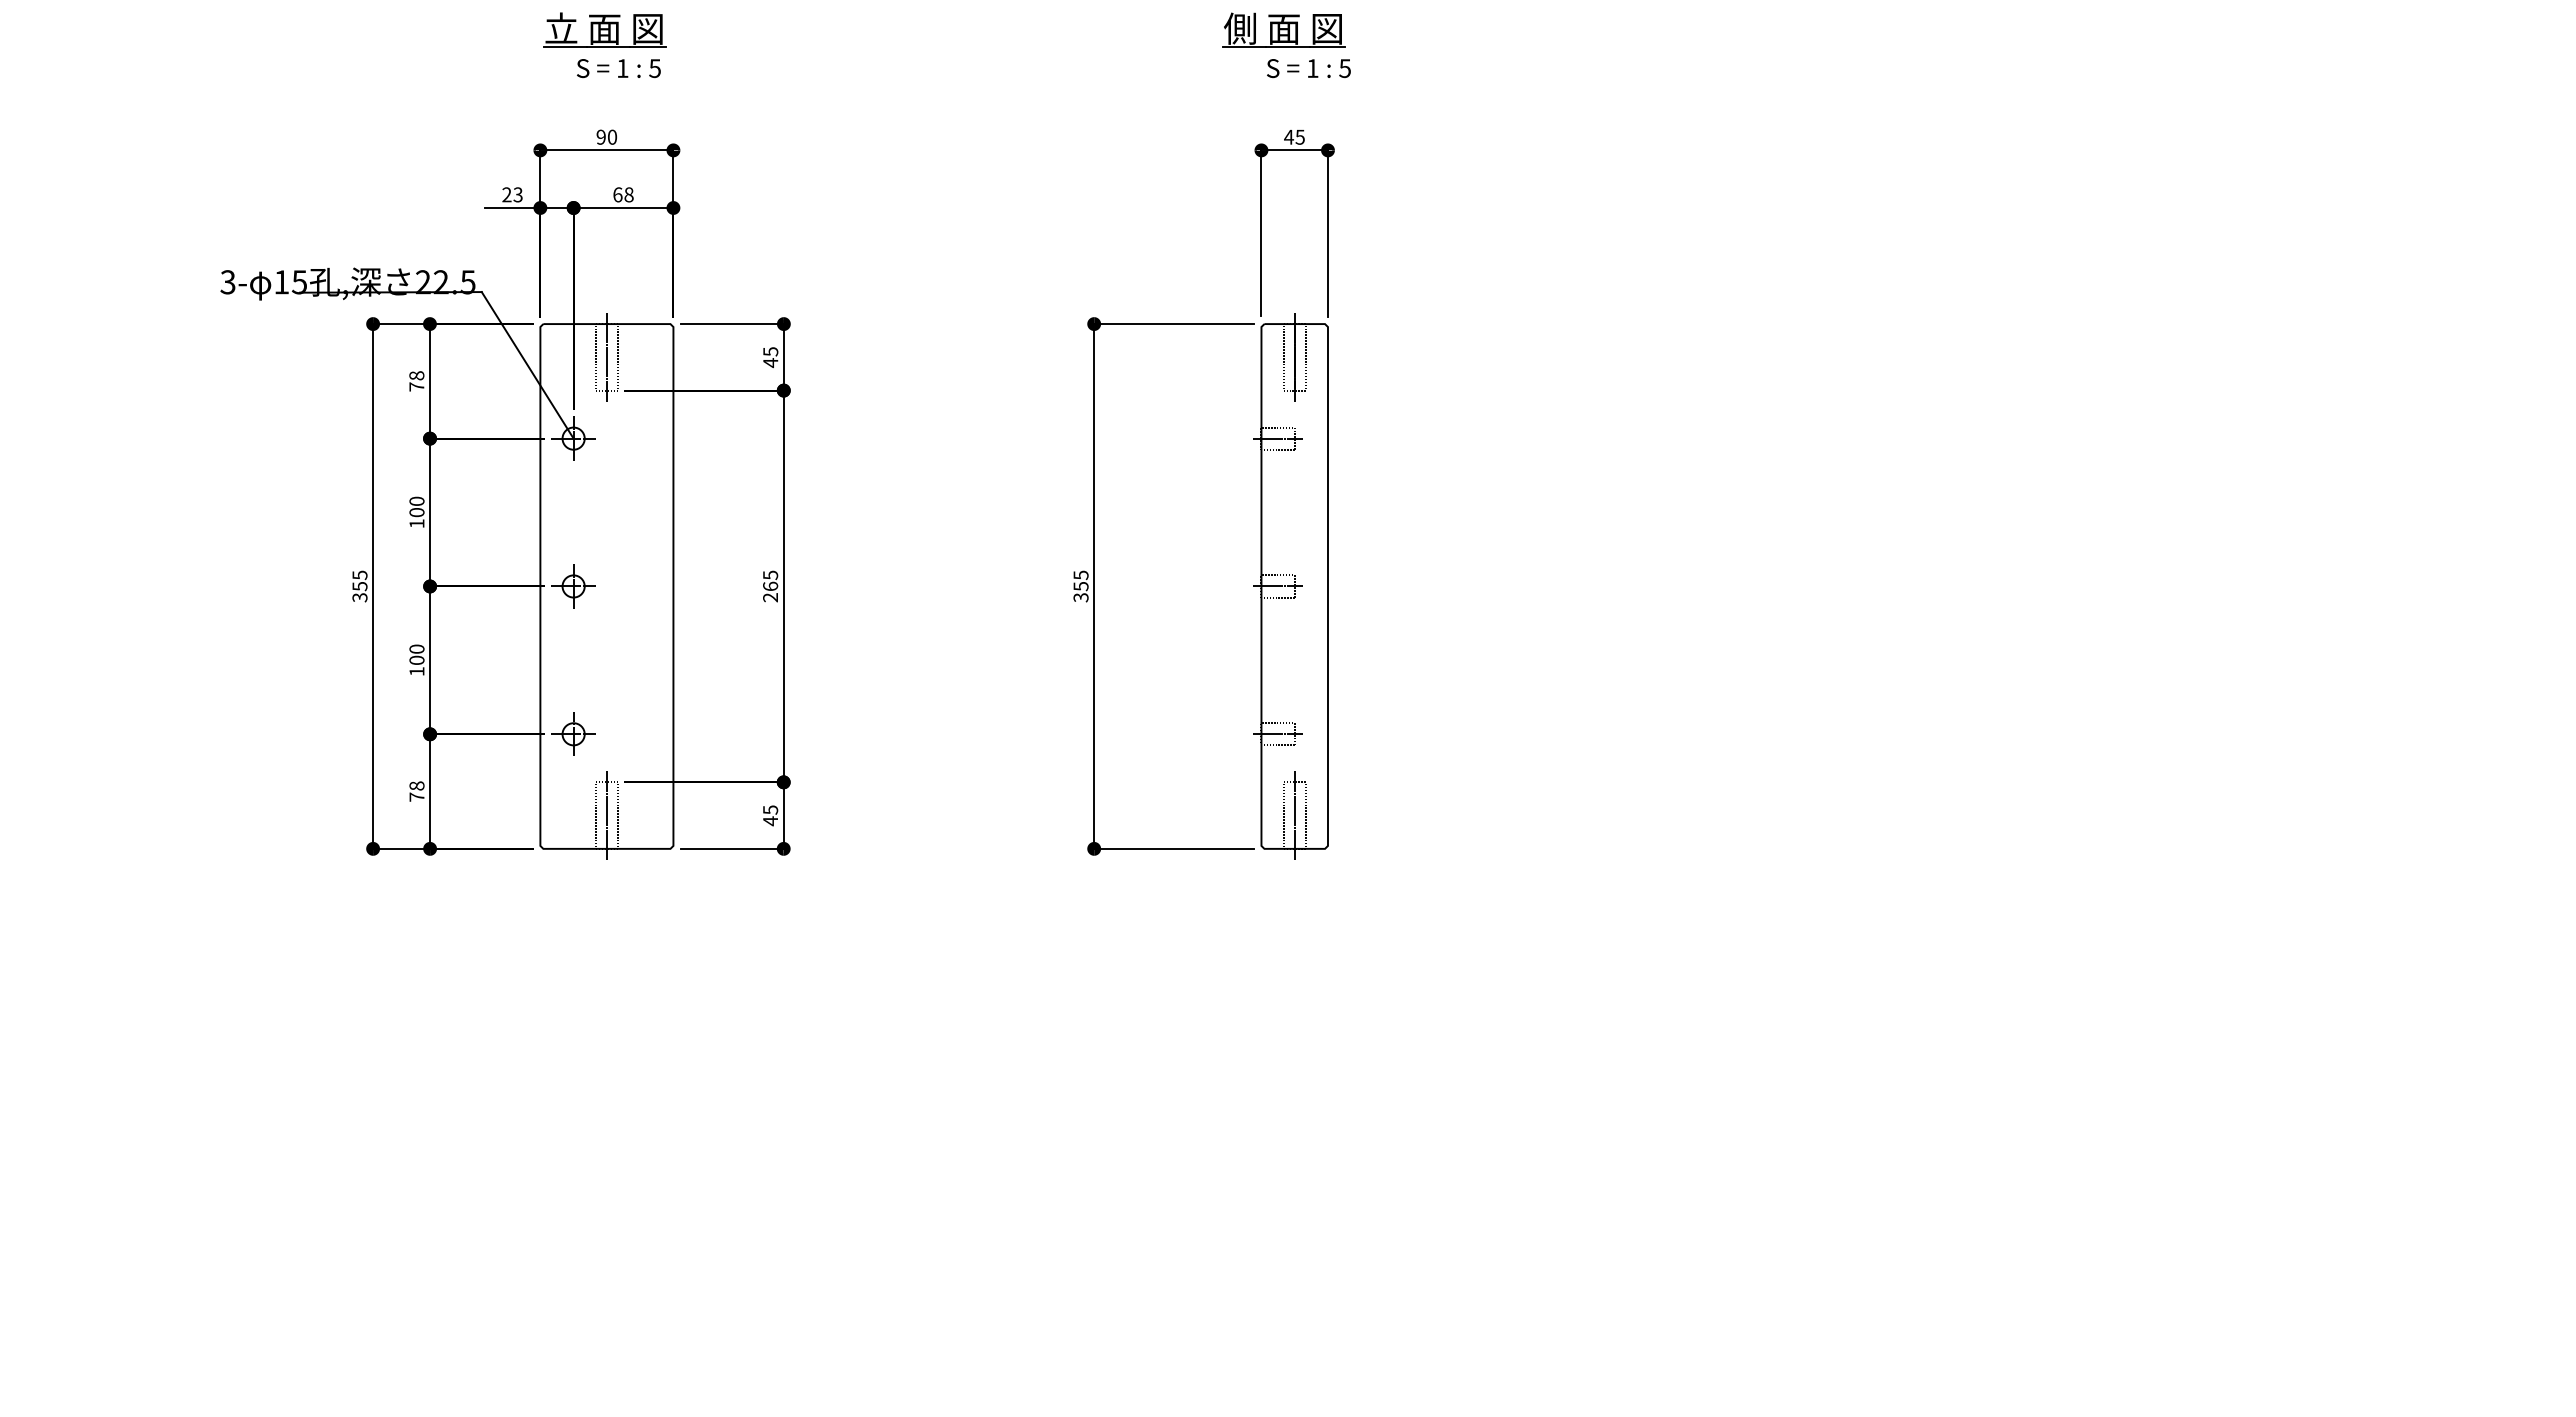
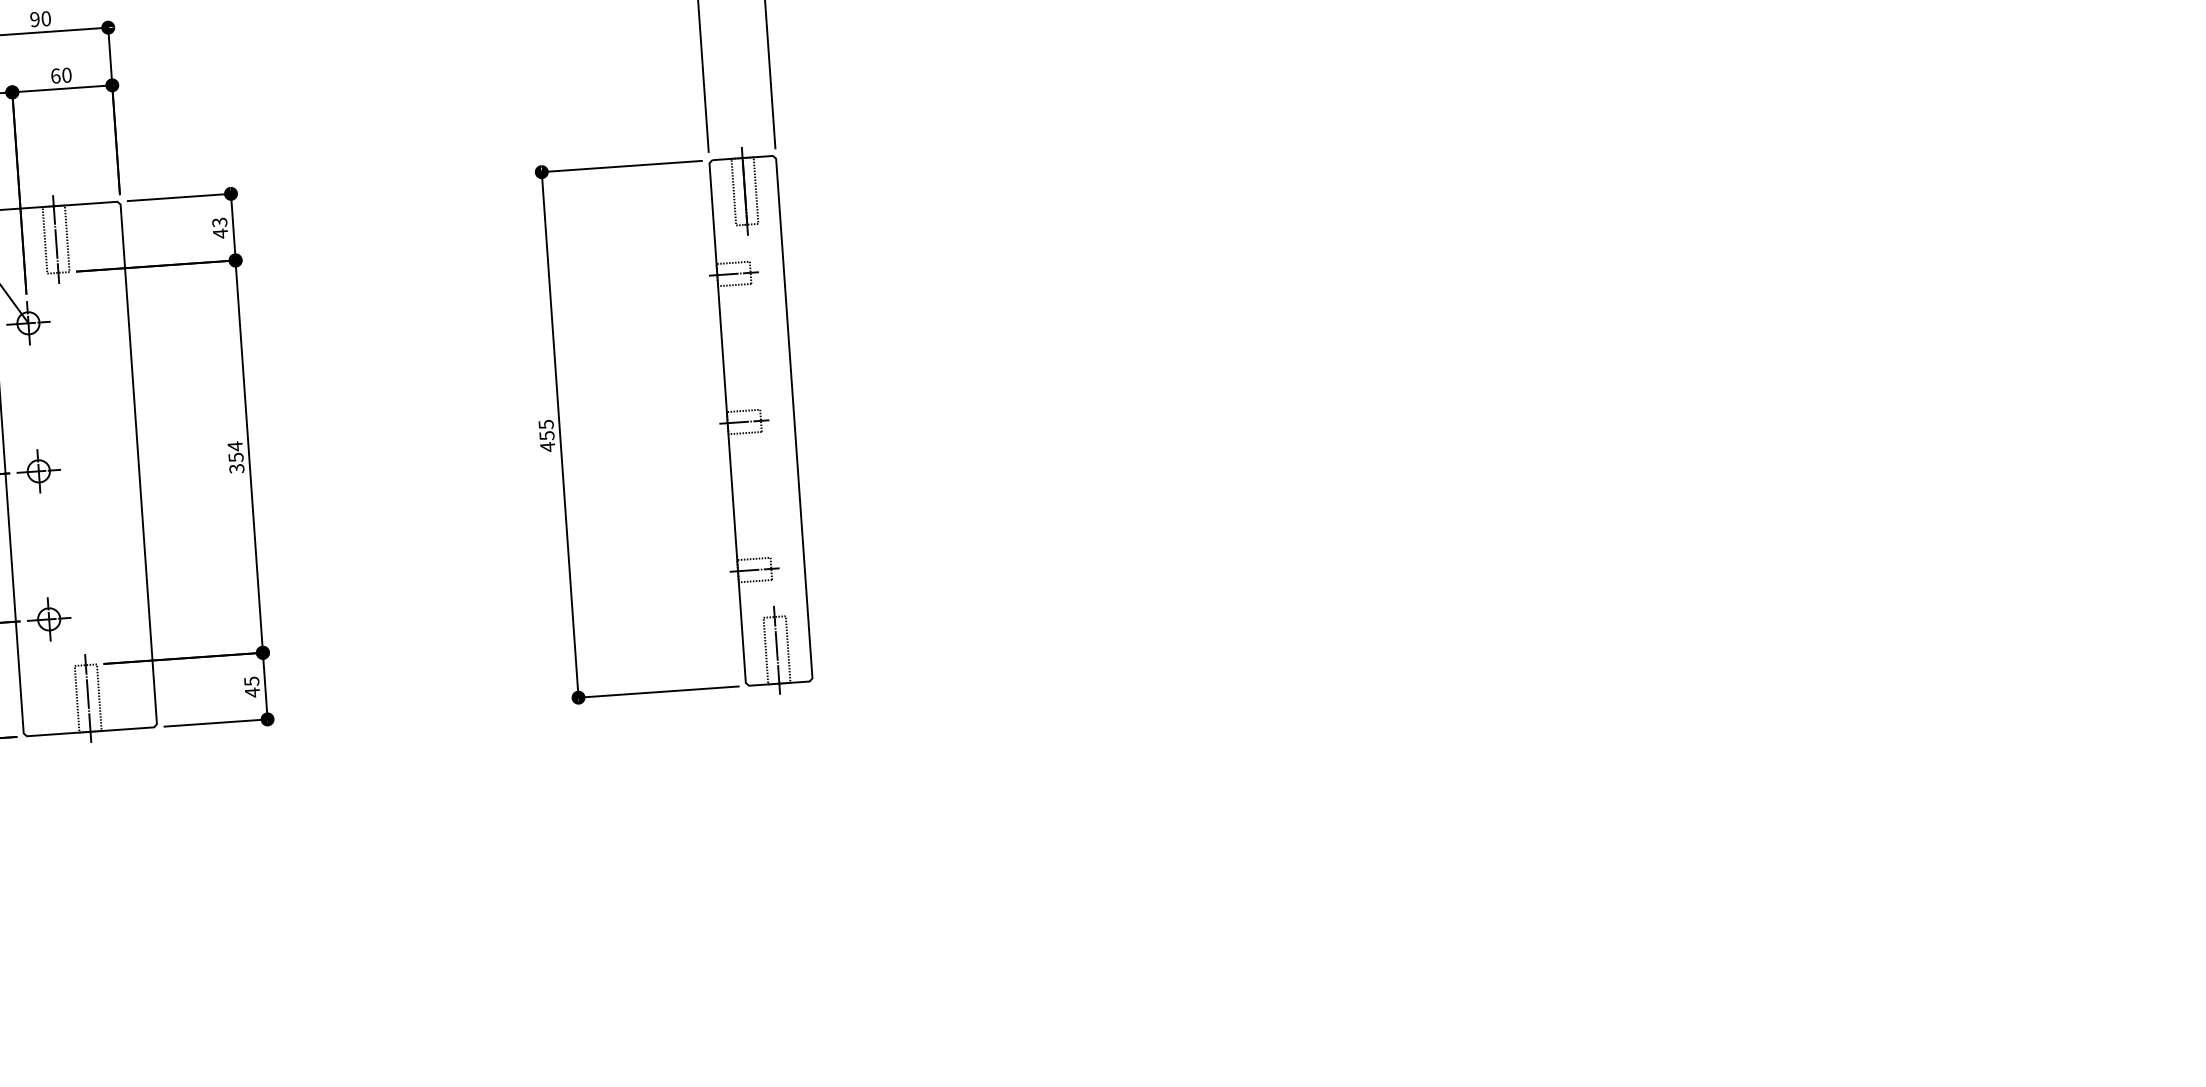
text: (628, 194) -> (66, 74), 68 -> 60
text: (770, 351) -> (219, 222), 45 -> 43
text: (770, 586) -> (235, 457), 265 -> 354
text: (1080, 597) -> (547, 446), 355 -> 455

